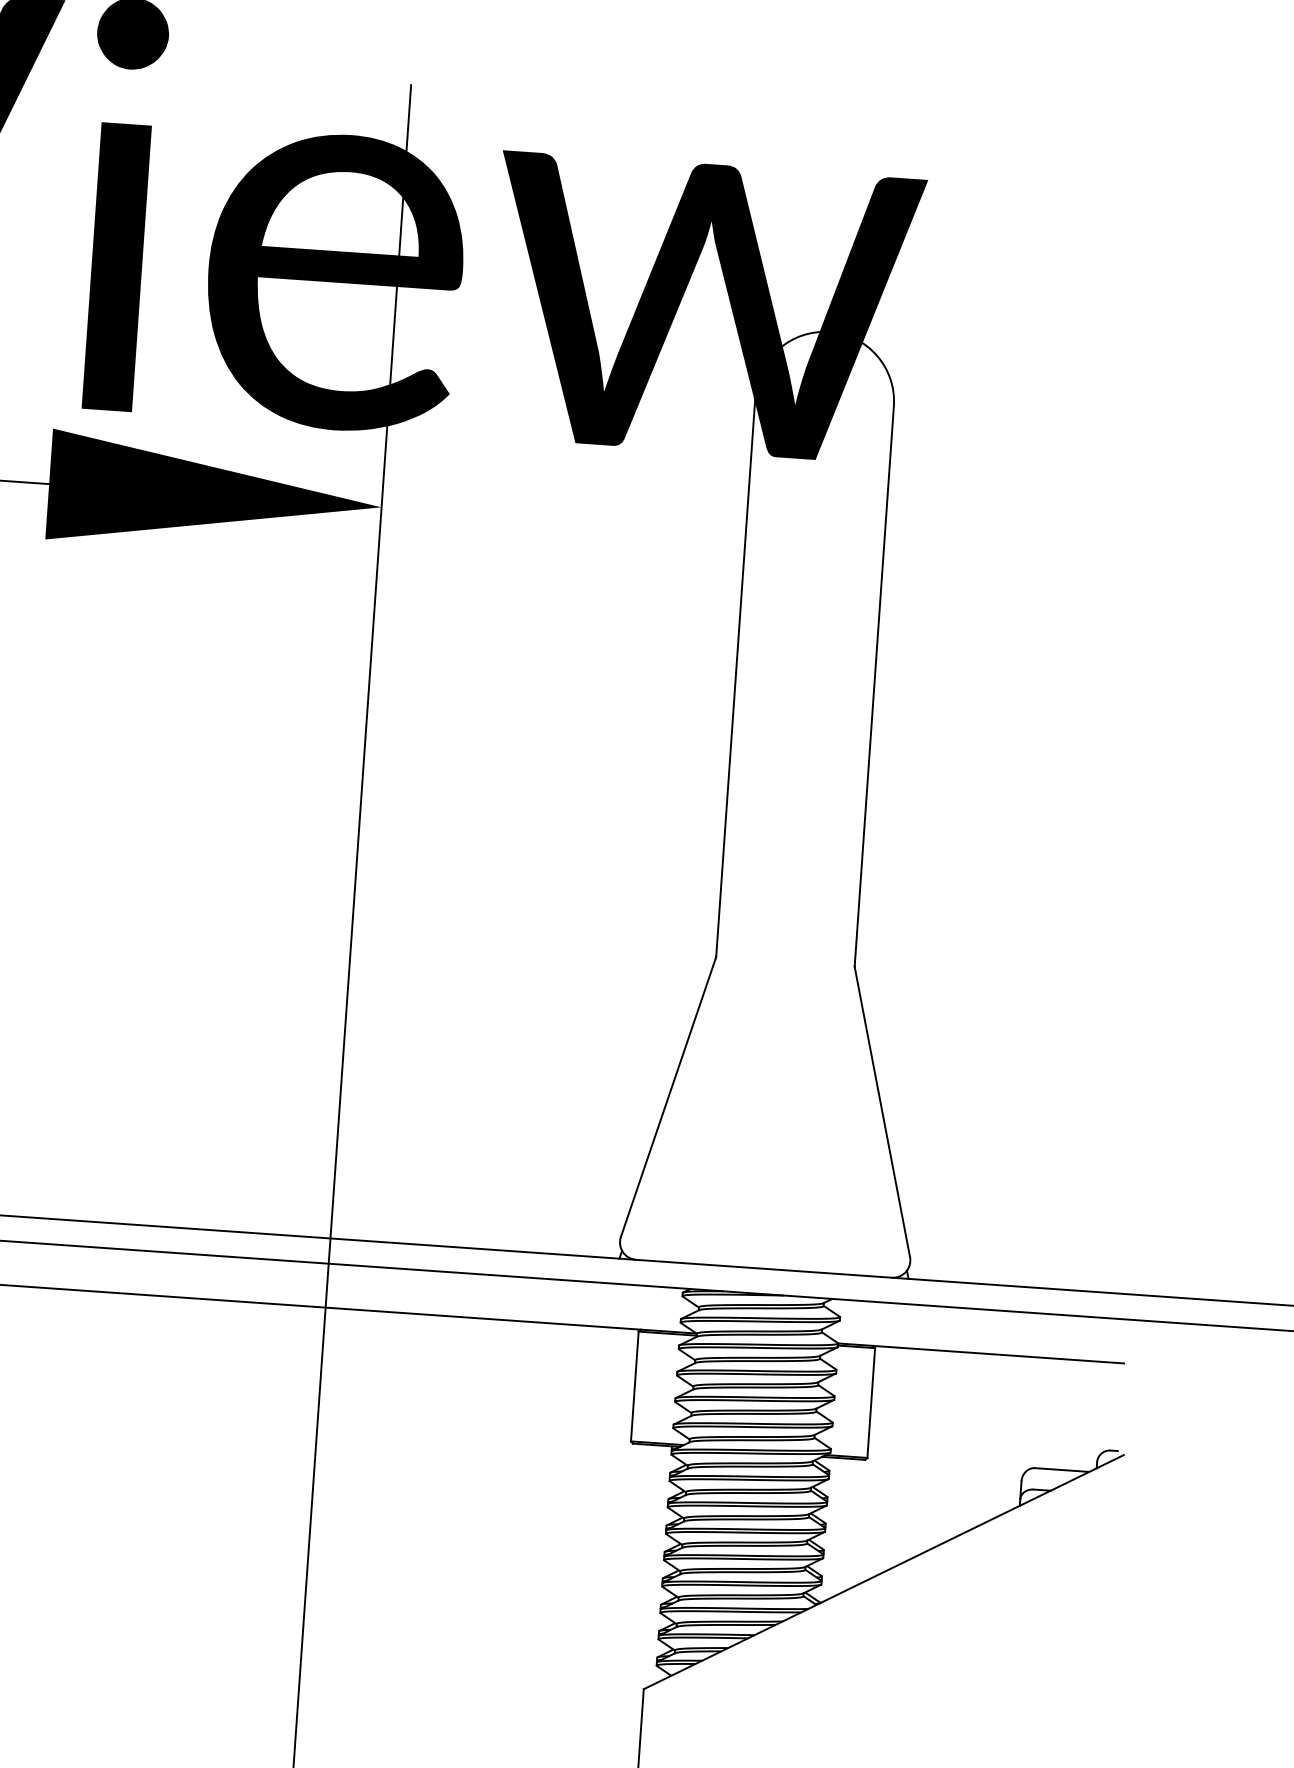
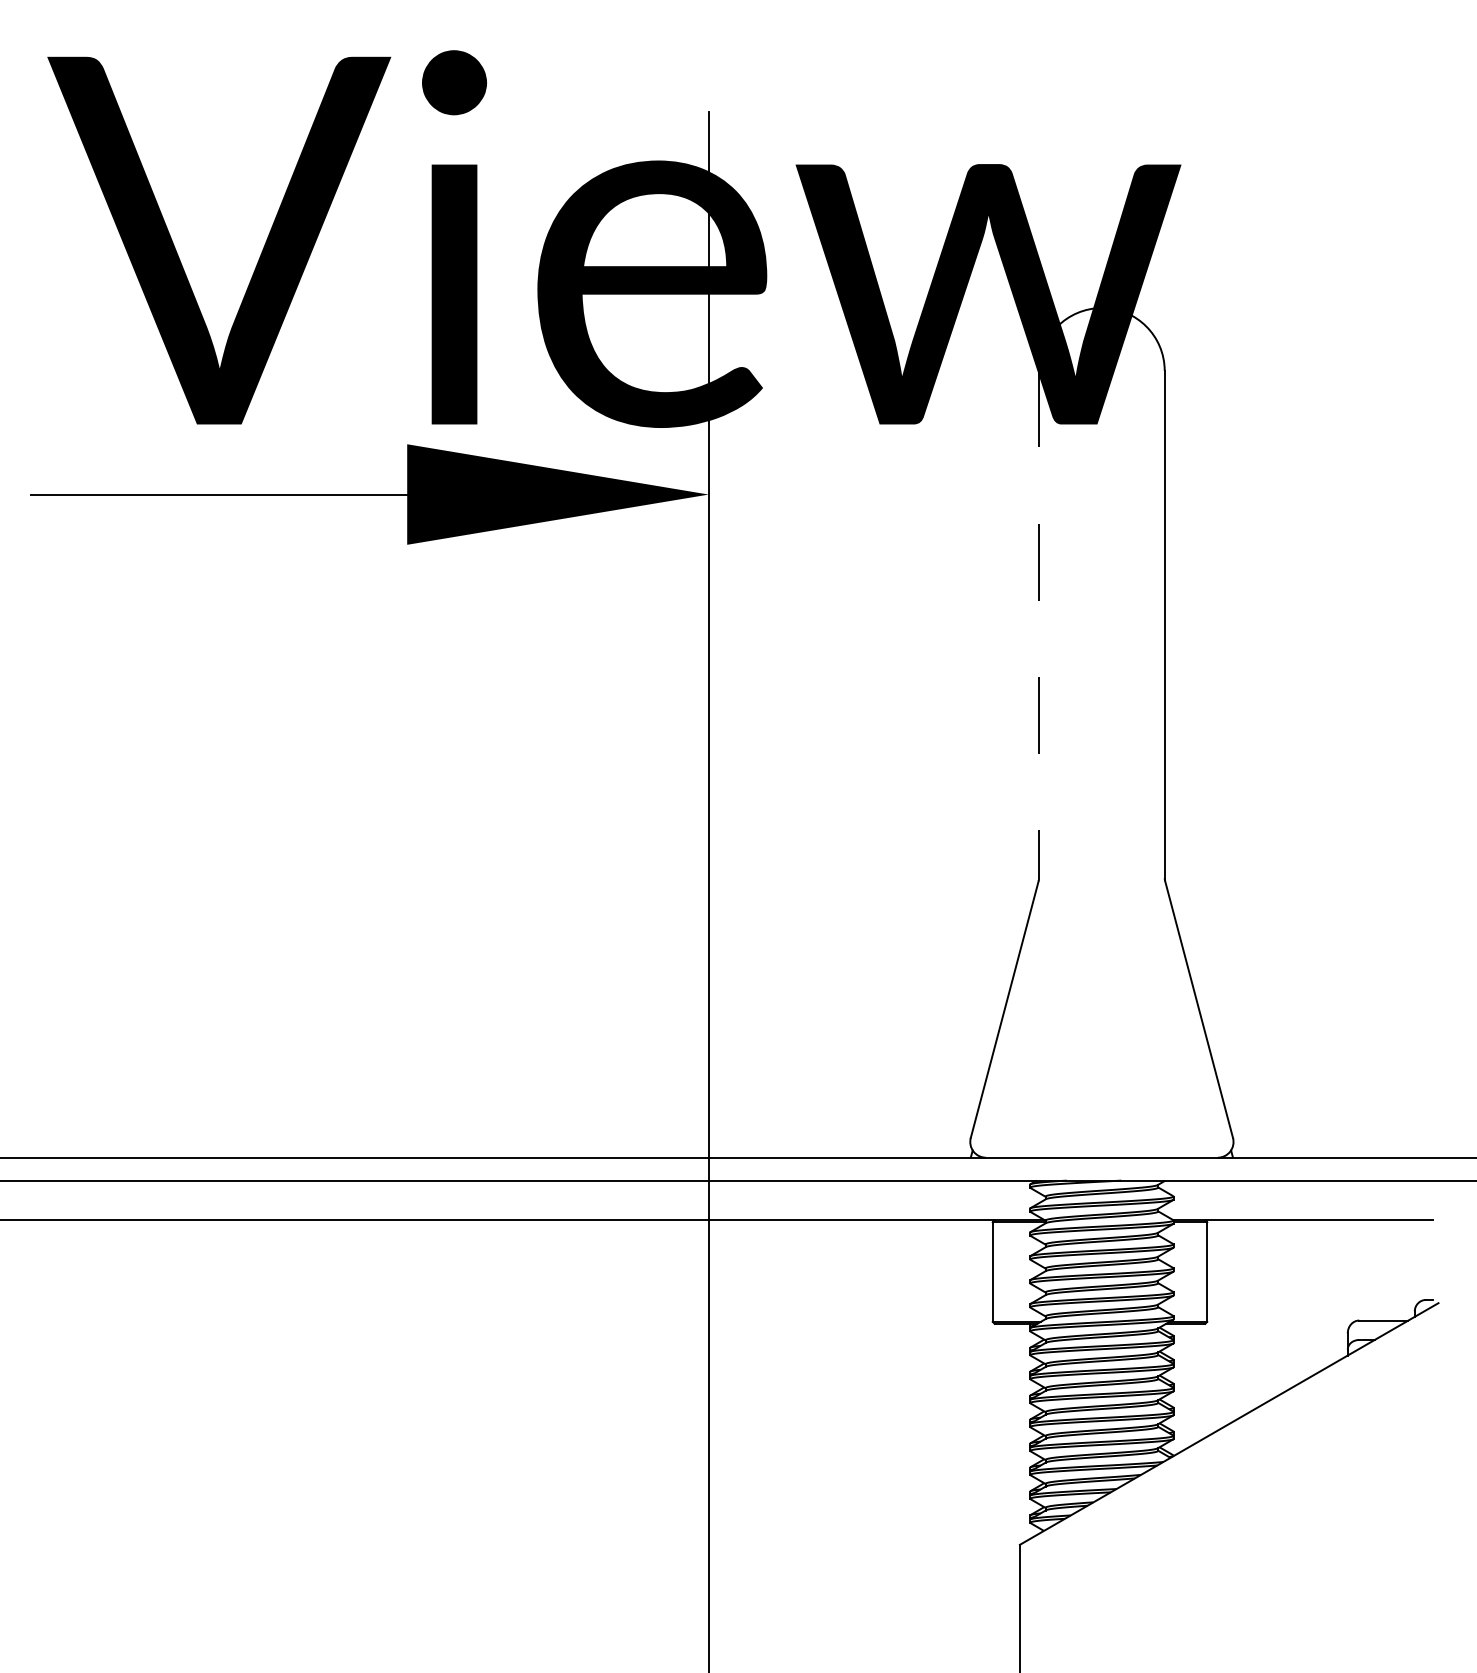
line: (736, 677) -> (1039, 625), solid -> dashed

